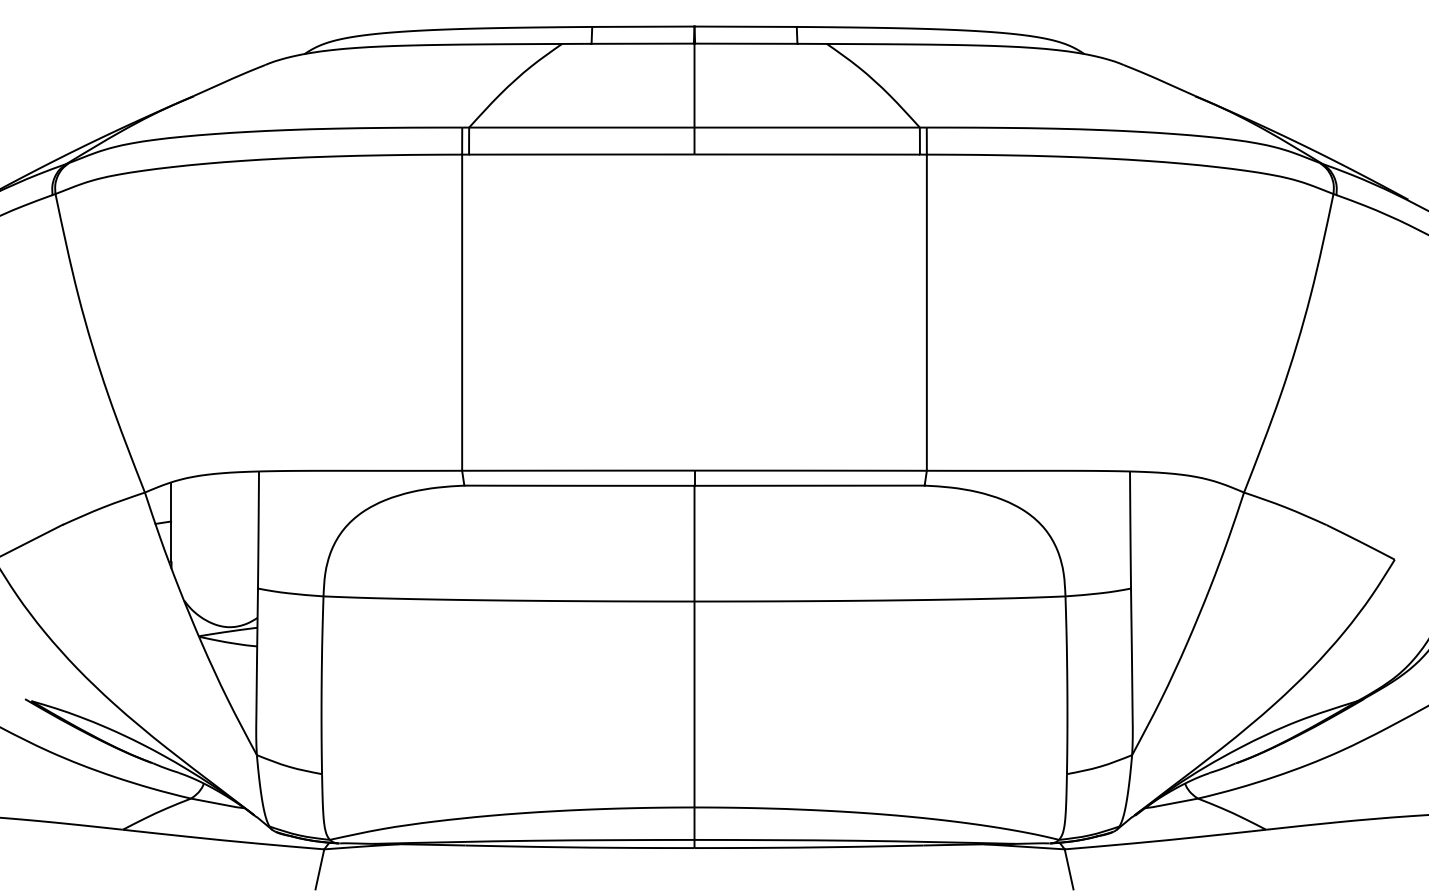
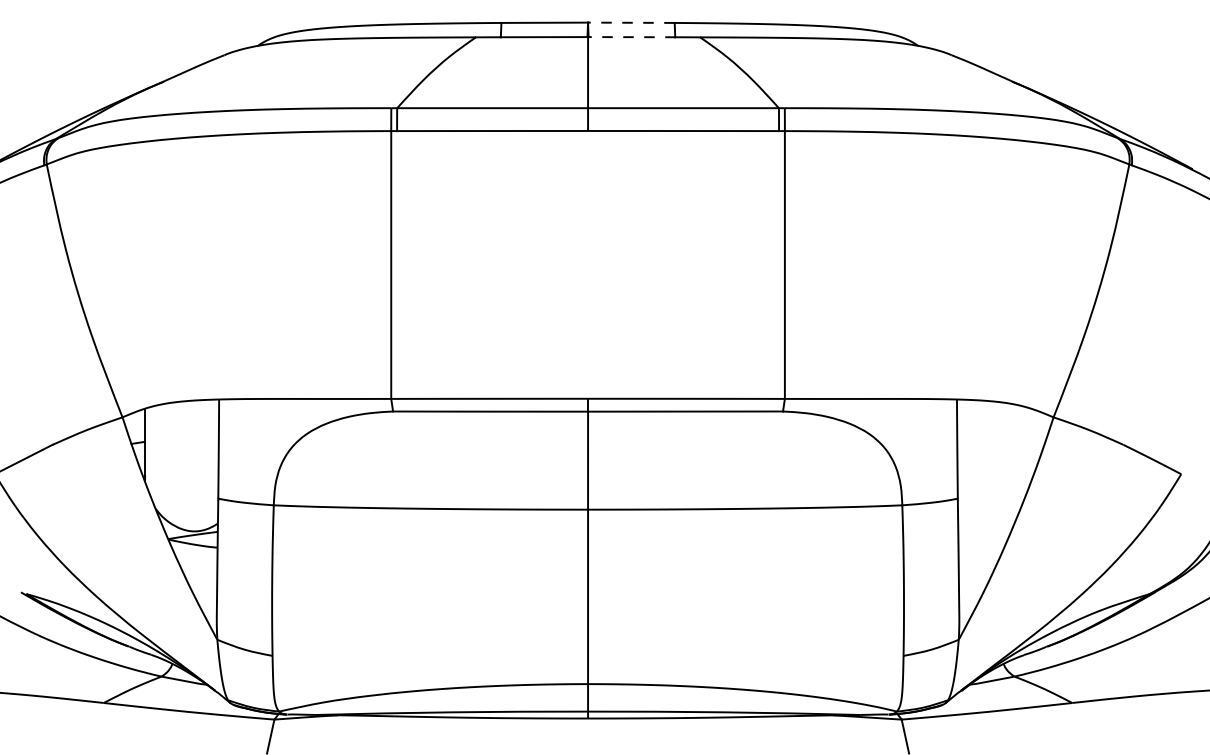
line: (745, 26) -> (631, 22), solid -> dashed
line: (746, 43) -> (632, 36), solid -> dashed

